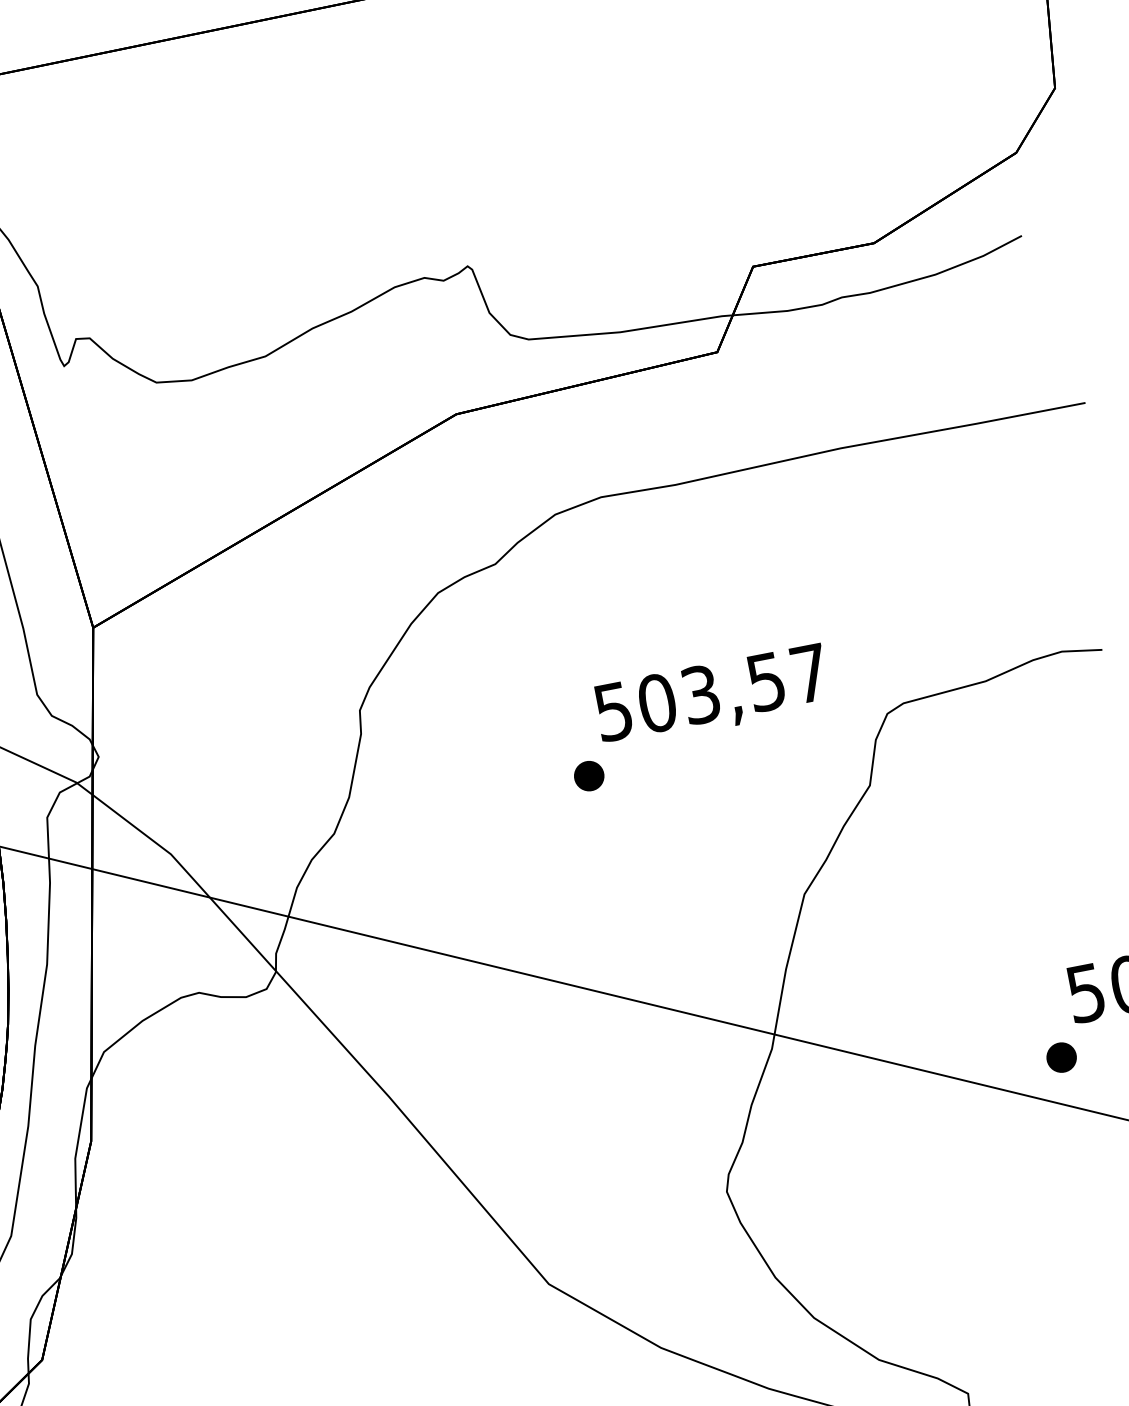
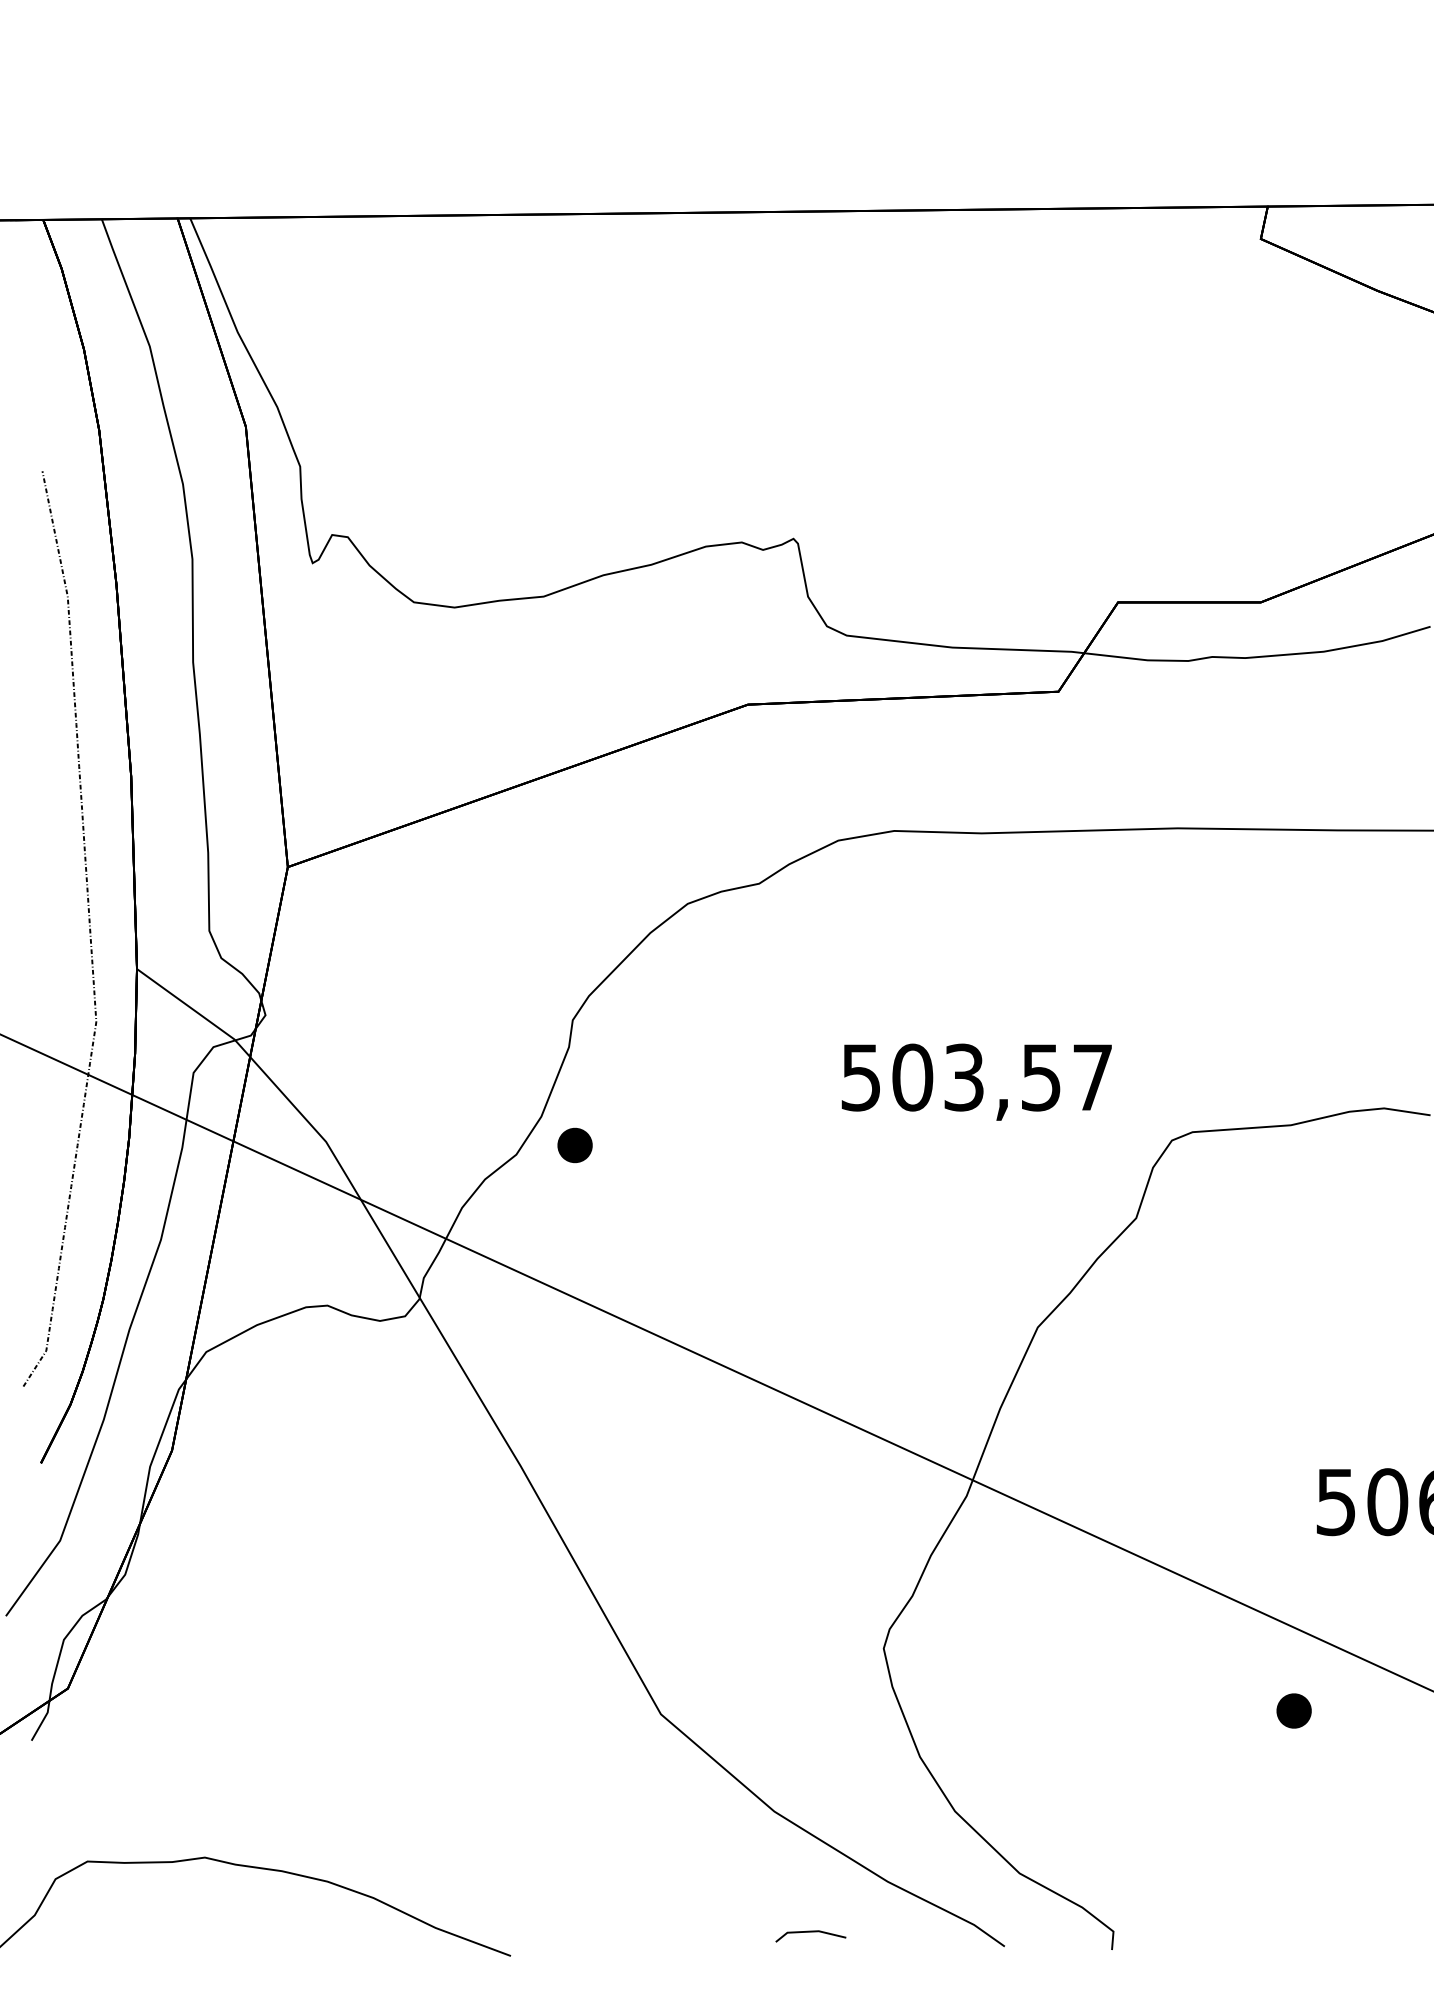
part: (588, 776) -> (574, 1145), moved
part: (1061, 1057) -> (1293, 1710), moved

